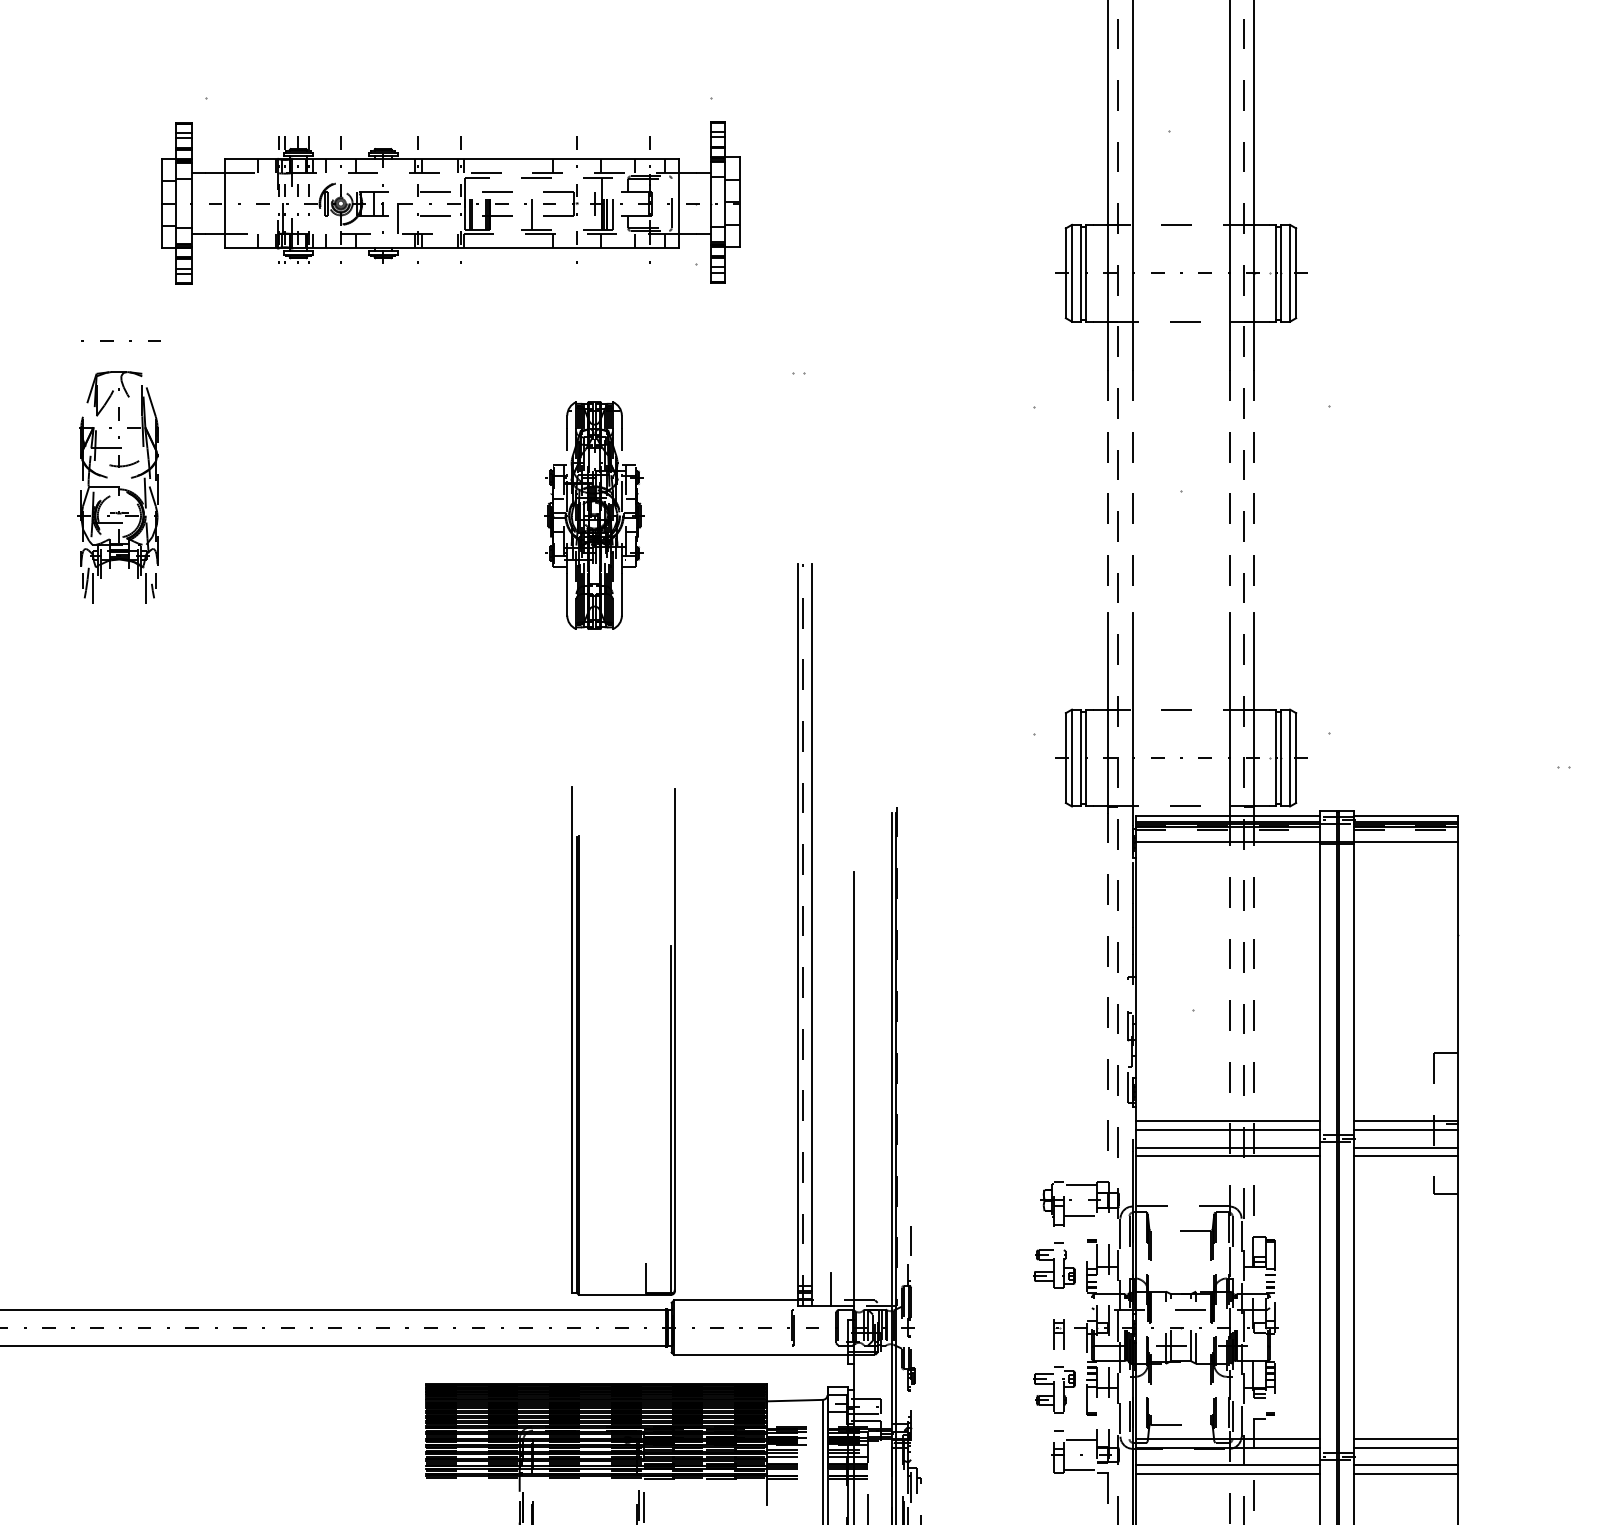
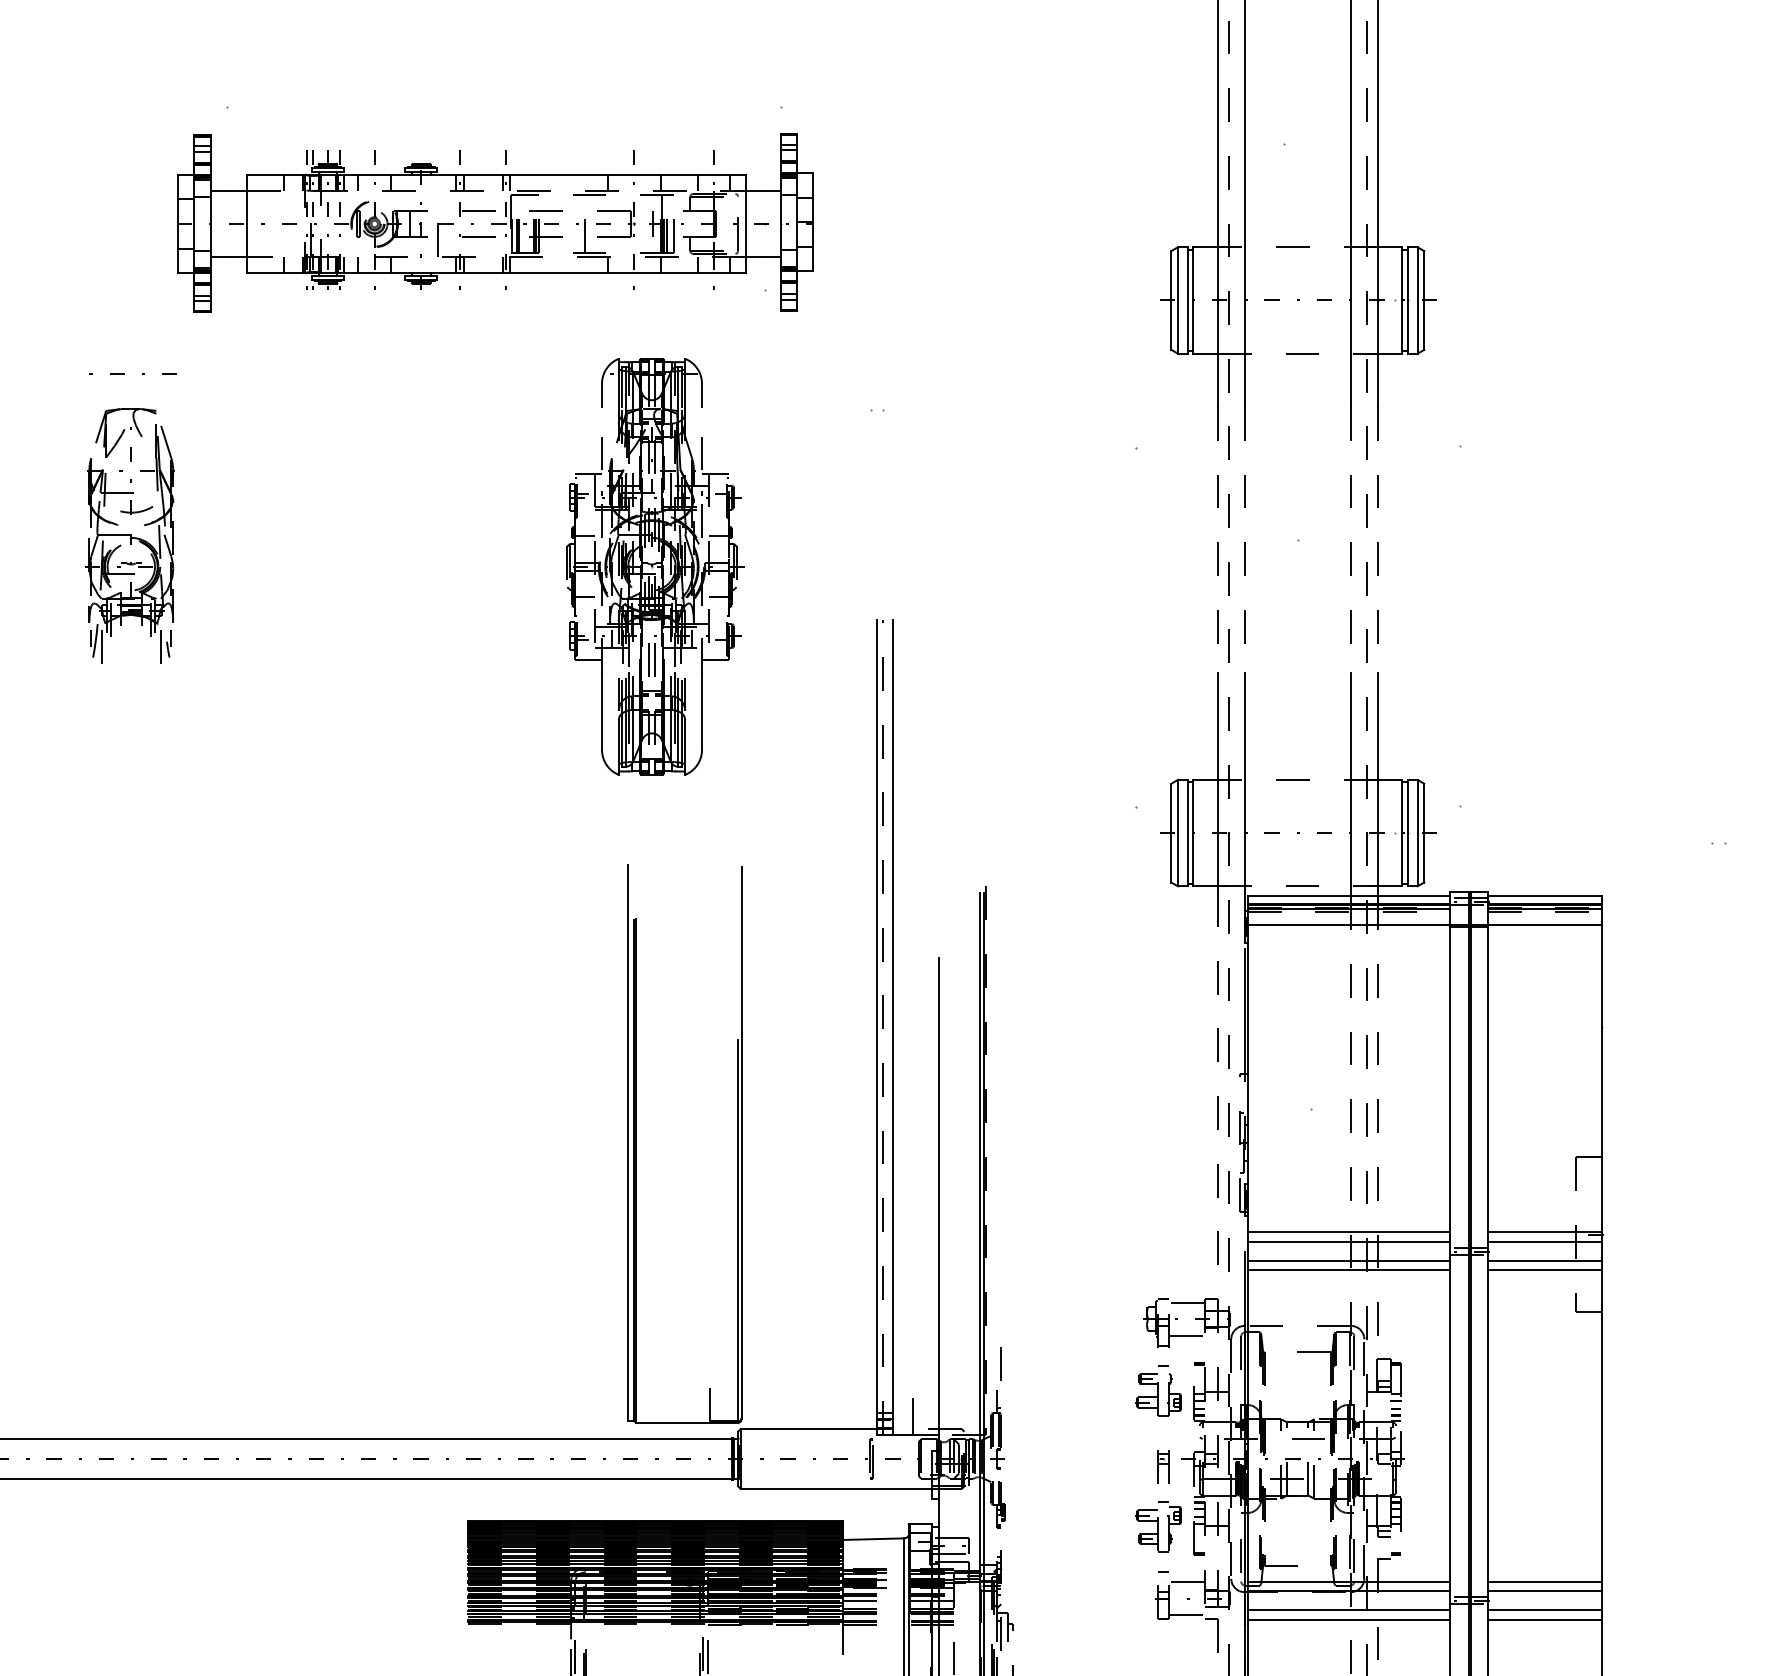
part: (596, 515) -> (655, 566), size x1.67

